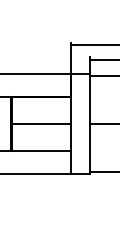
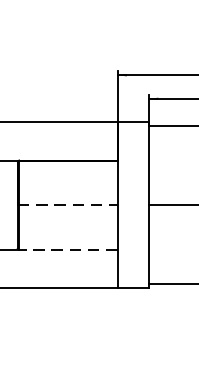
line: (41, 123) -> (68, 204), solid -> dashed
line: (41, 150) -> (68, 249), solid -> dashed

